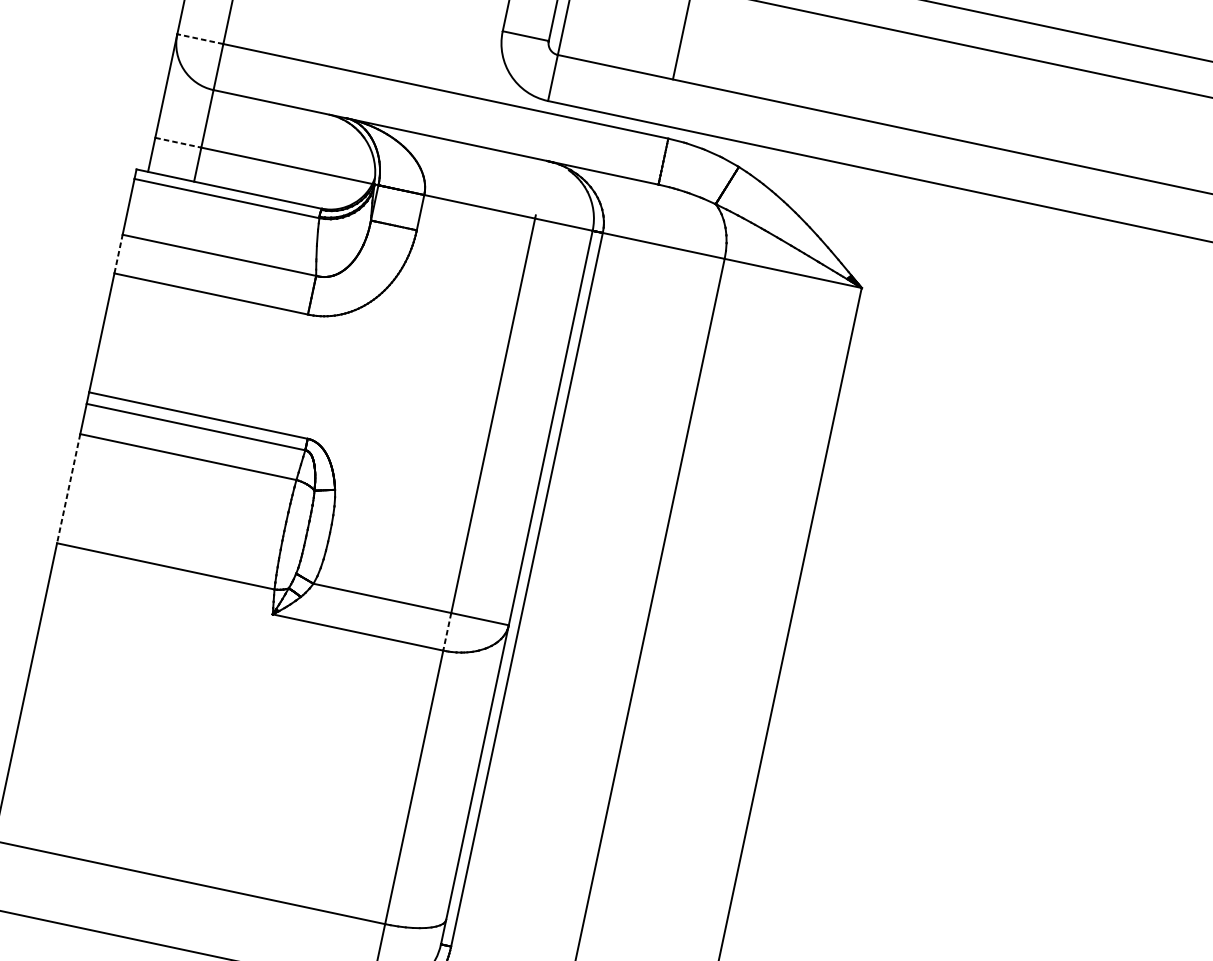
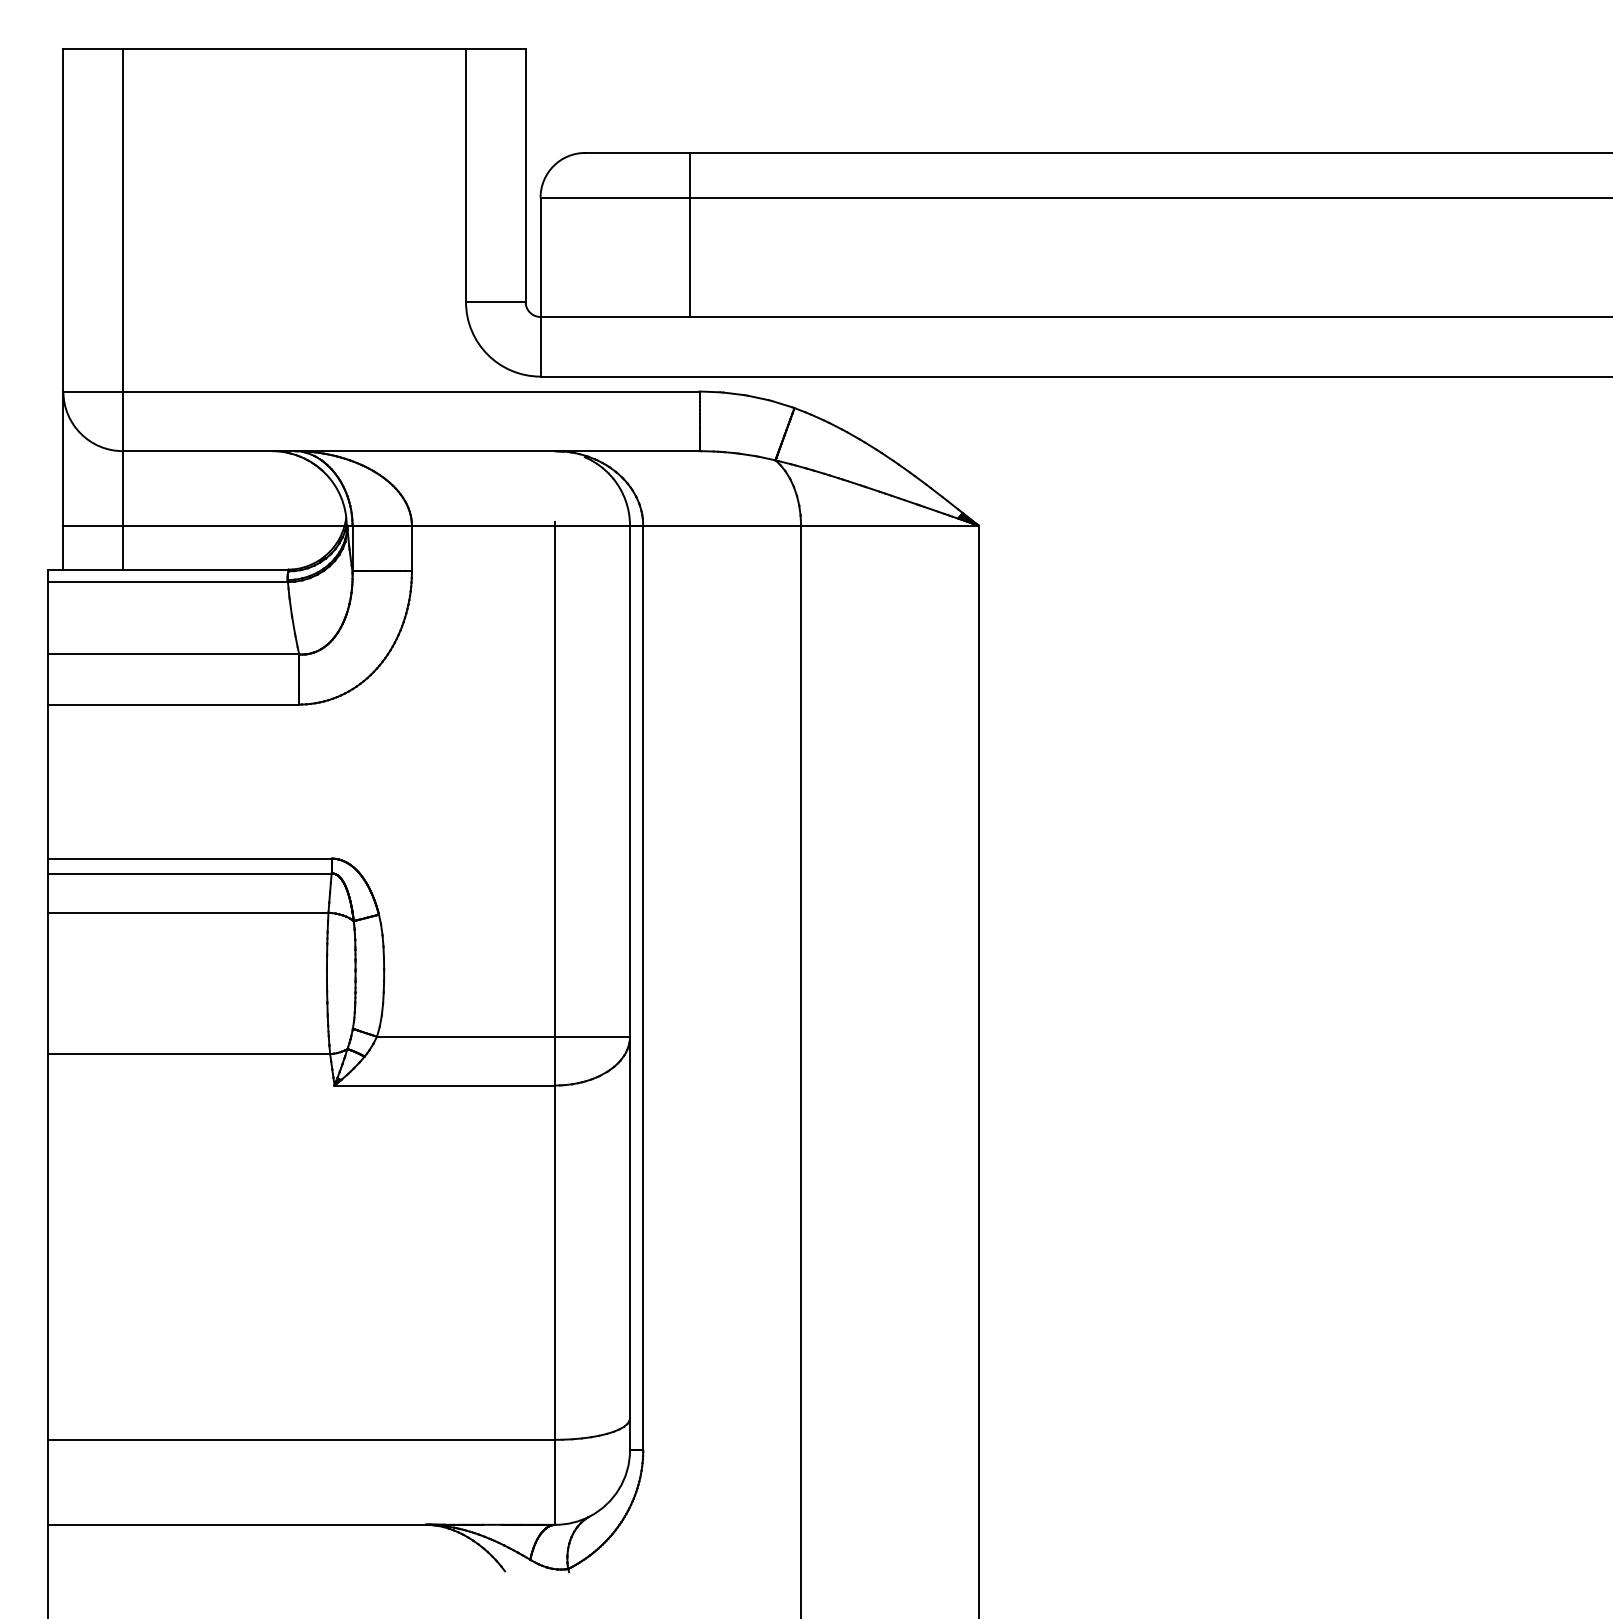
line: (200, 39) -> (93, 391), dashed -> solid
line: (178, 142) -> (93, 525), dashed -> solid
line: (118, 254) -> (48, 679), dashed -> solid
line: (68, 488) -> (48, 983), dashed -> solid
line: (447, 632) -> (555, 1061), dashed -> solid

